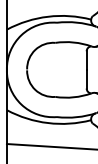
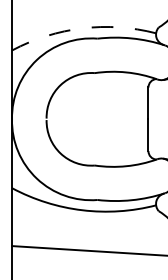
arc: (48, 16) -> (83, 27), solid -> dashed

